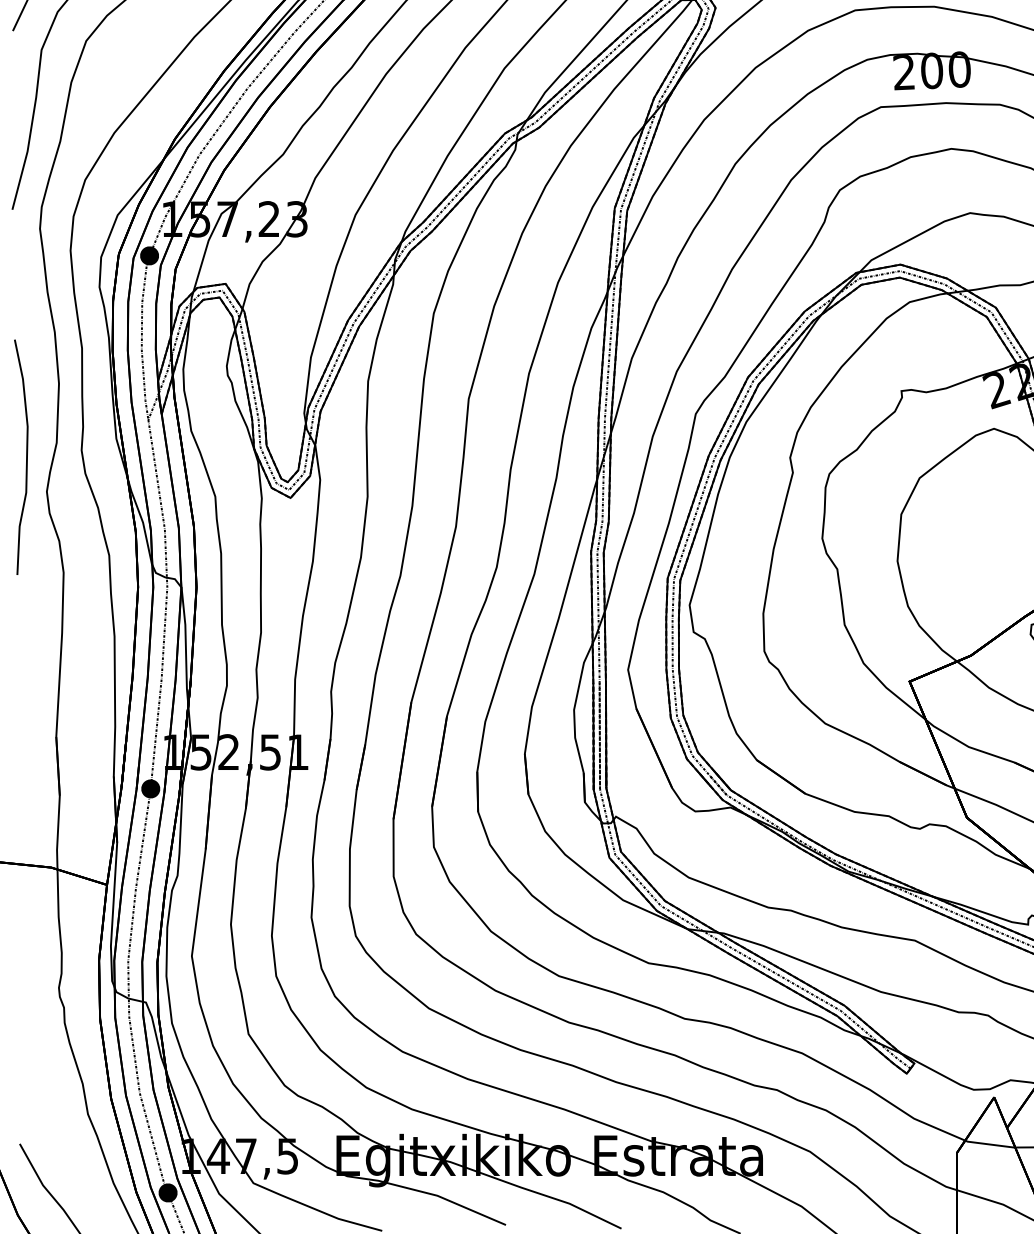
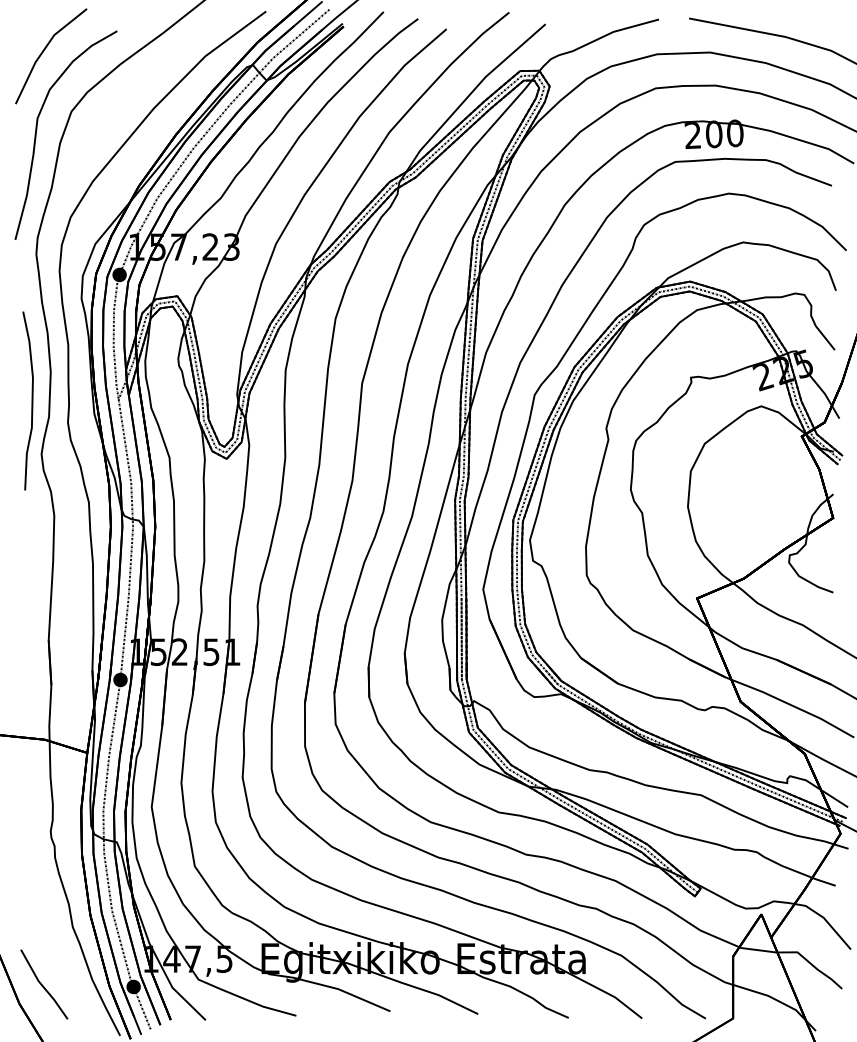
curve: (25, 456) -> (31, 400), moved

